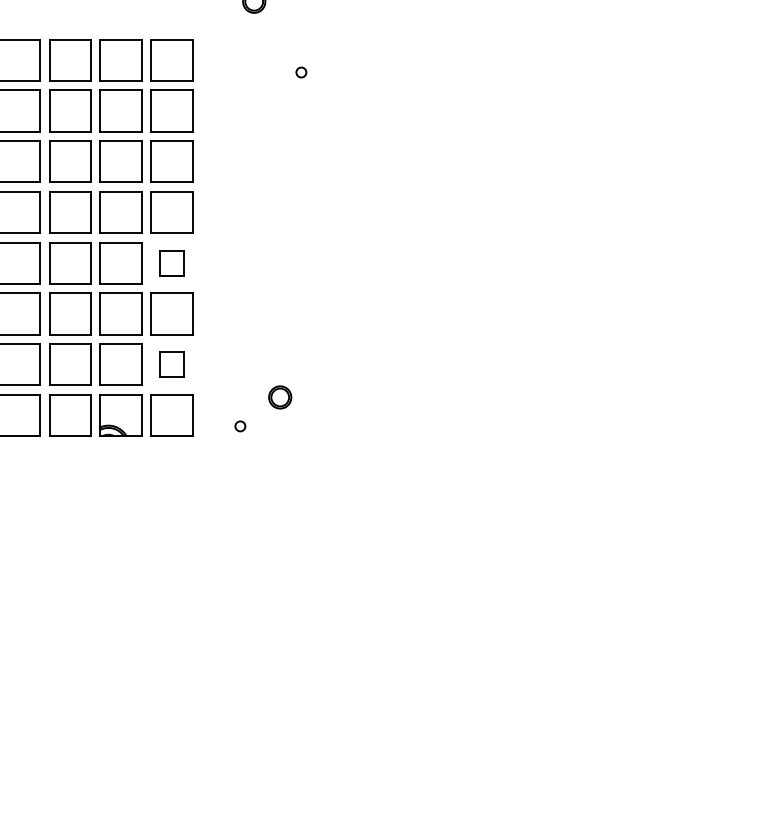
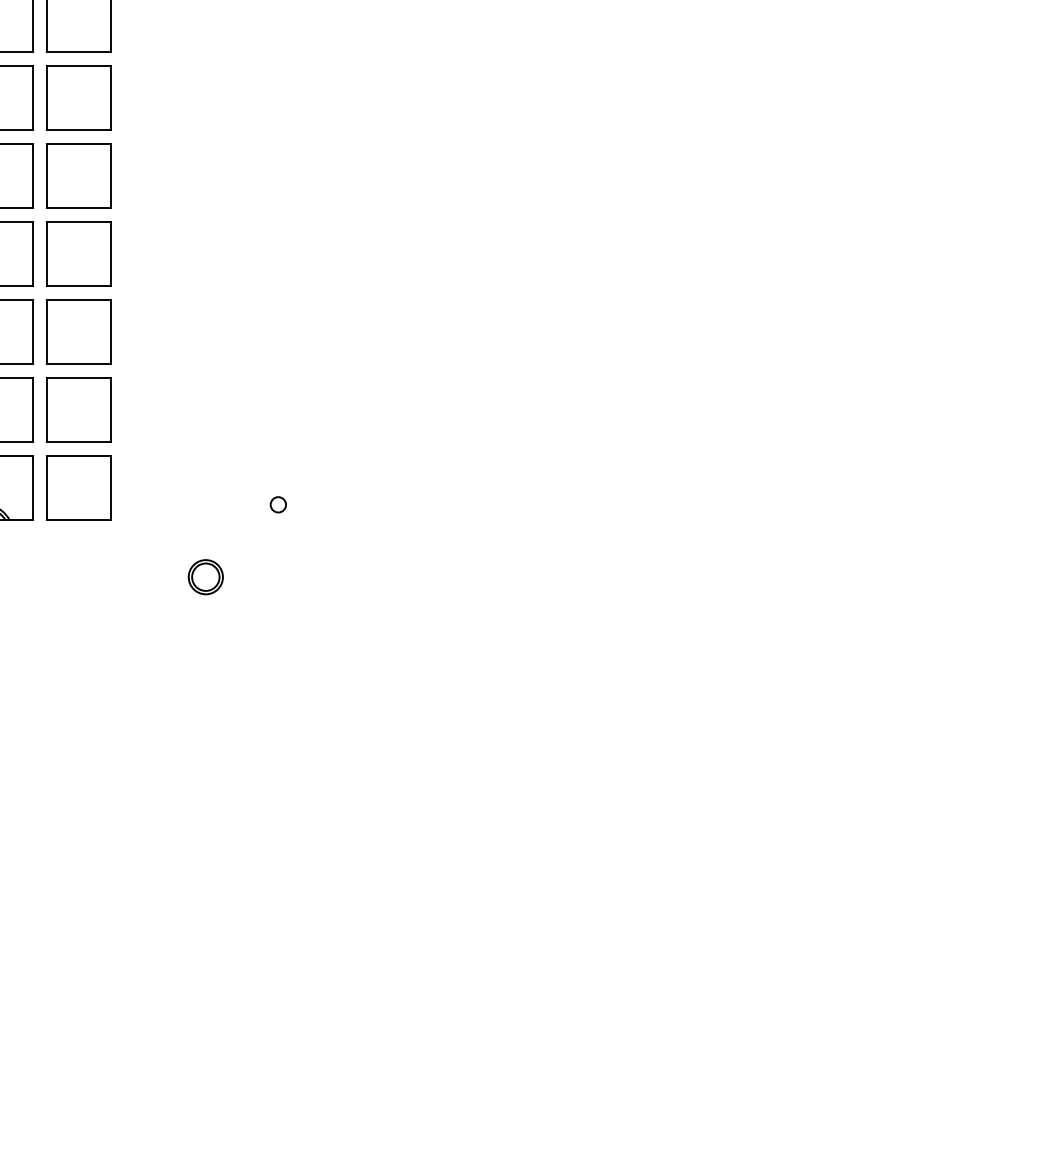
part: (171, 263) -> (78, 254), size x1.67
part: (171, 364) -> (78, 409), size x1.67
part: (280, 397) -> (206, 577), moved
circle: (240, 426) -> (278, 504), moved

